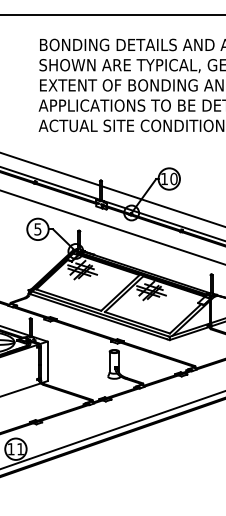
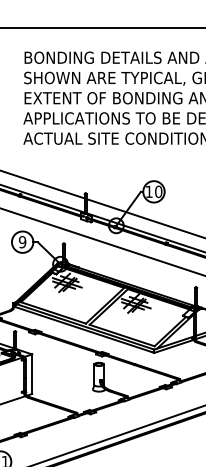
text: (37, 229) -> (22, 242), 5 -> 9

